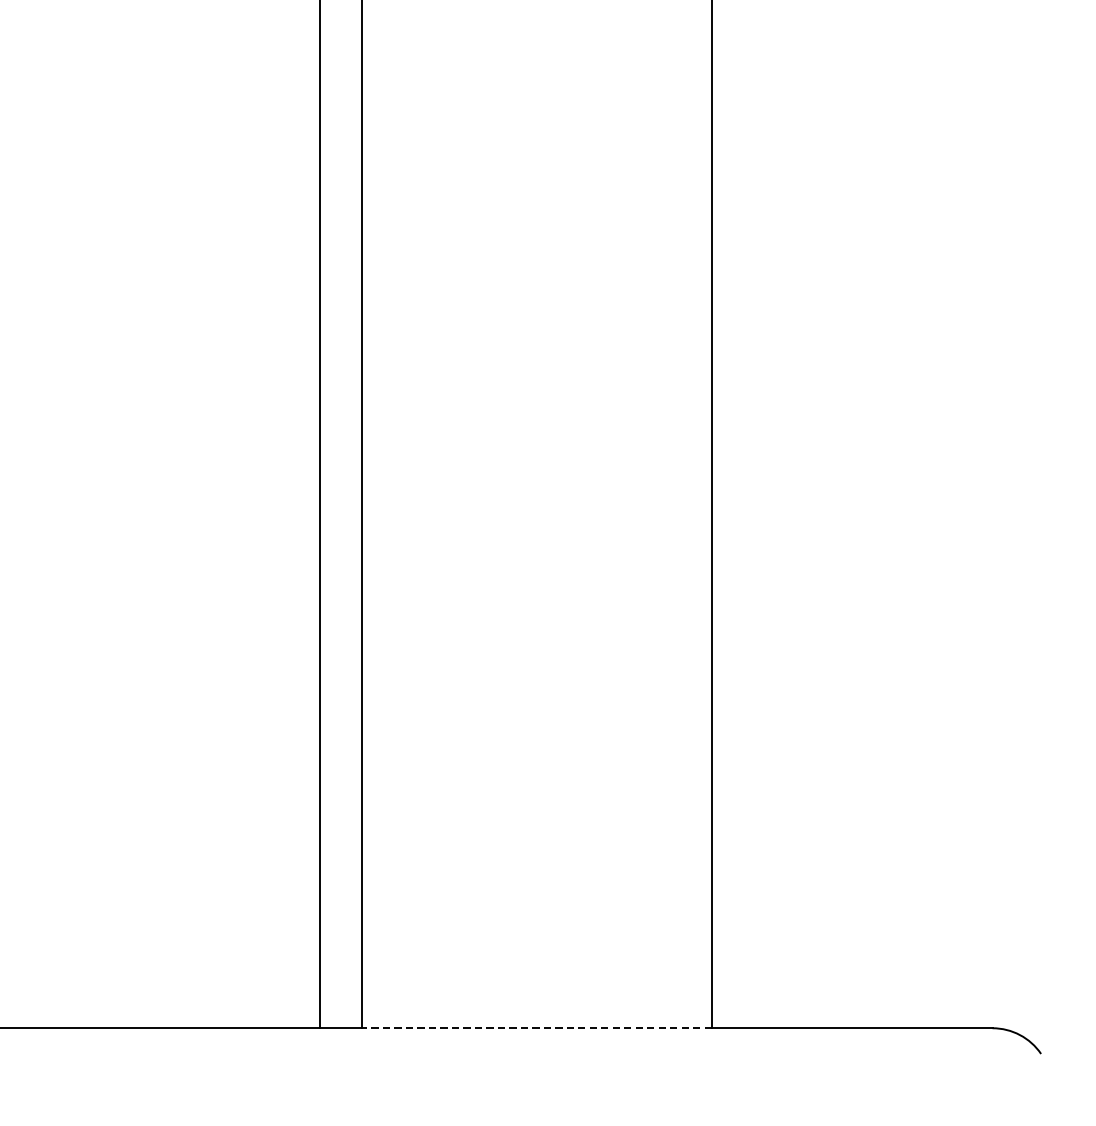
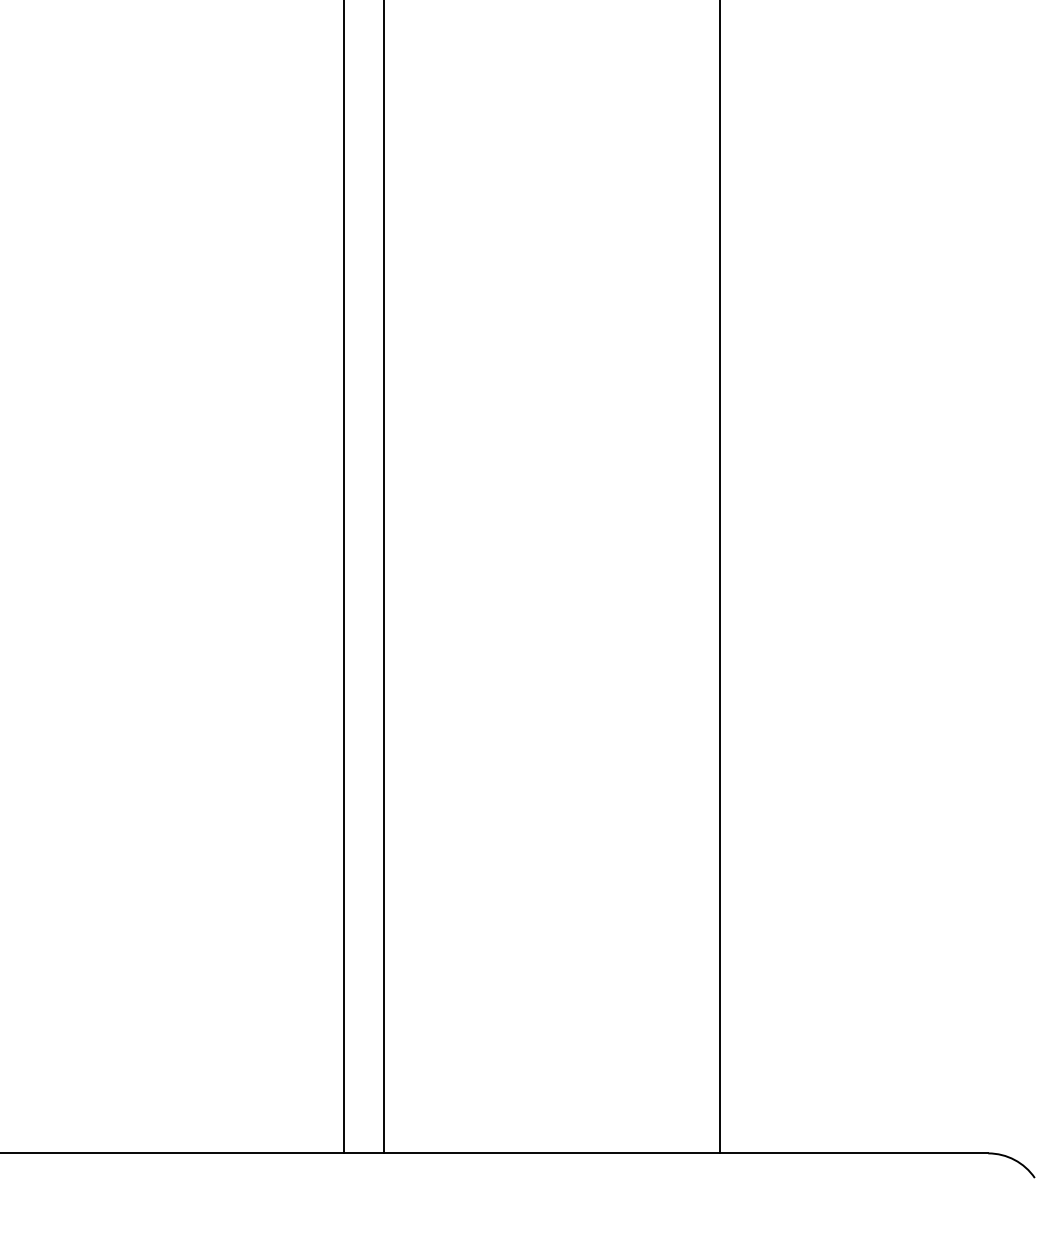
line: (536, 1028) -> (551, 1153), dashed -> solid

